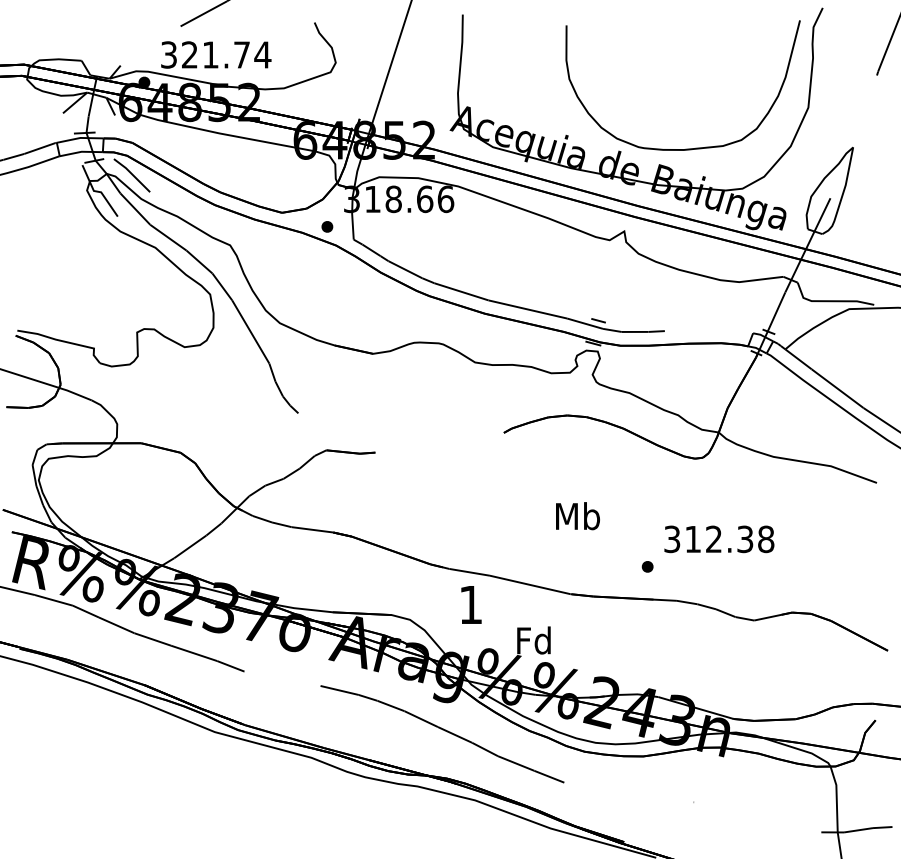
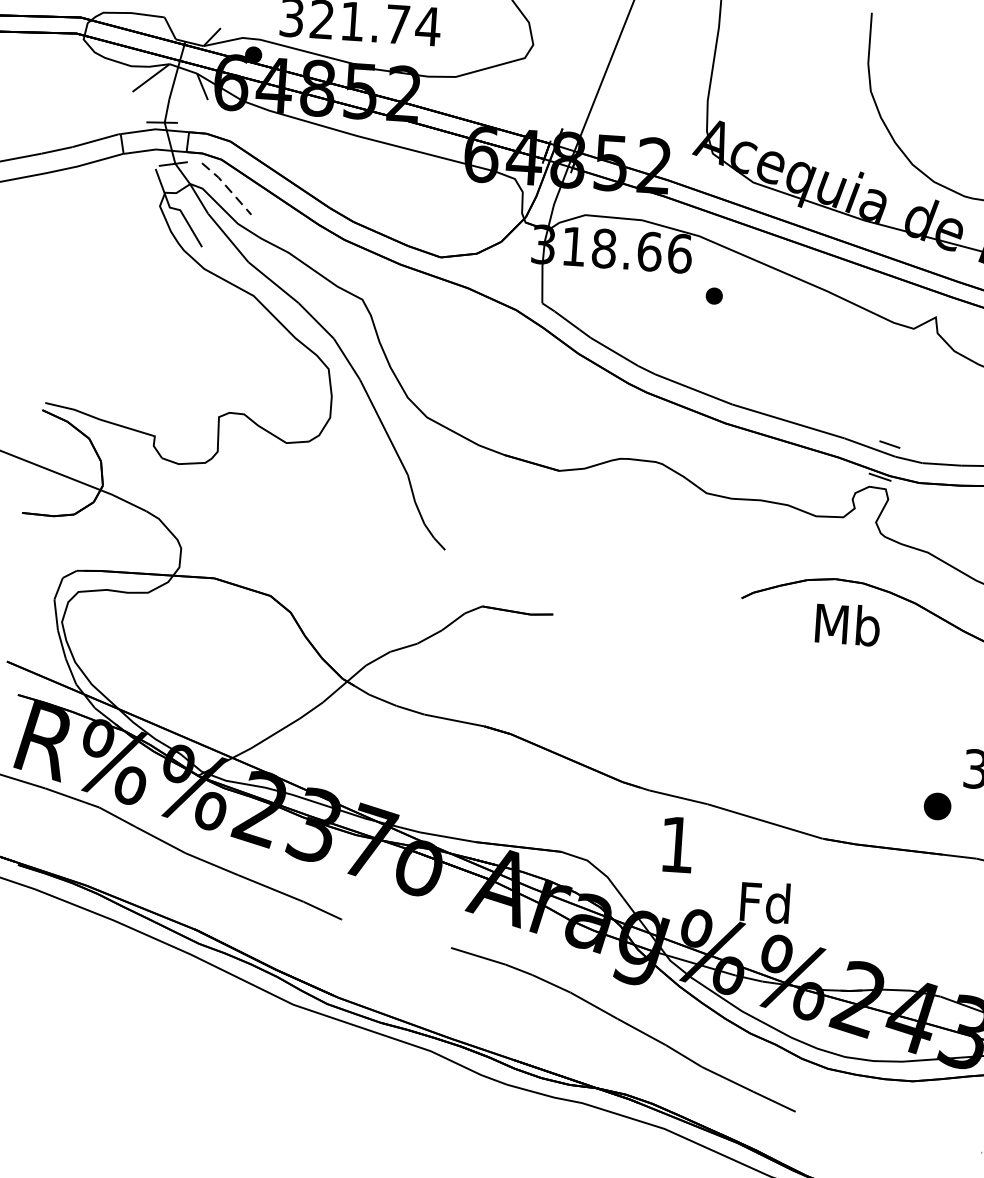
line: (132, 174) -> (227, 187), solid -> dashed
part: (327, 226) -> (714, 295), moved
text: (577, 516) -> (847, 625), moved
part: (647, 566) -> (937, 806), size x1.6

